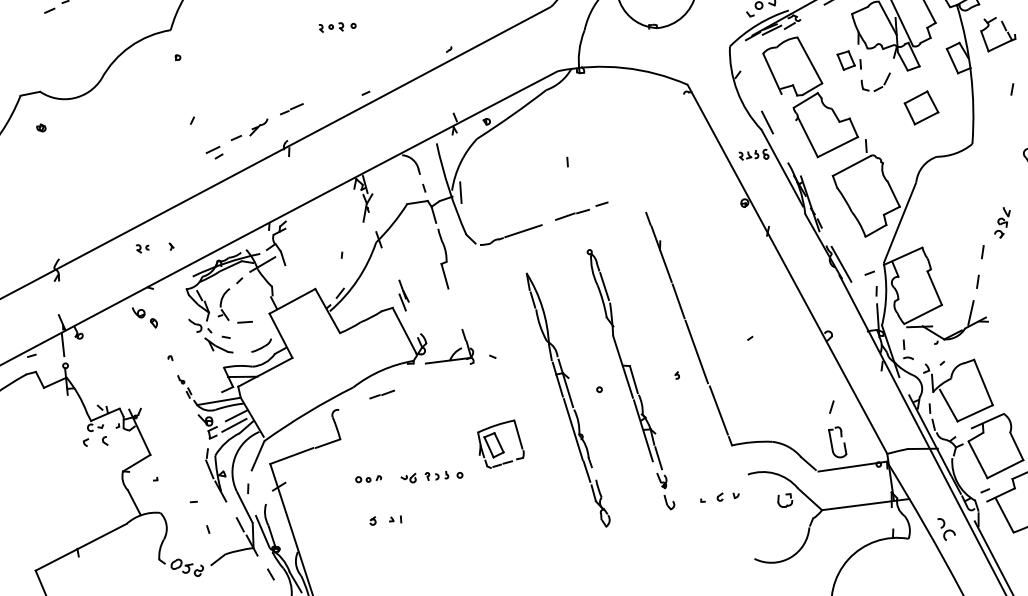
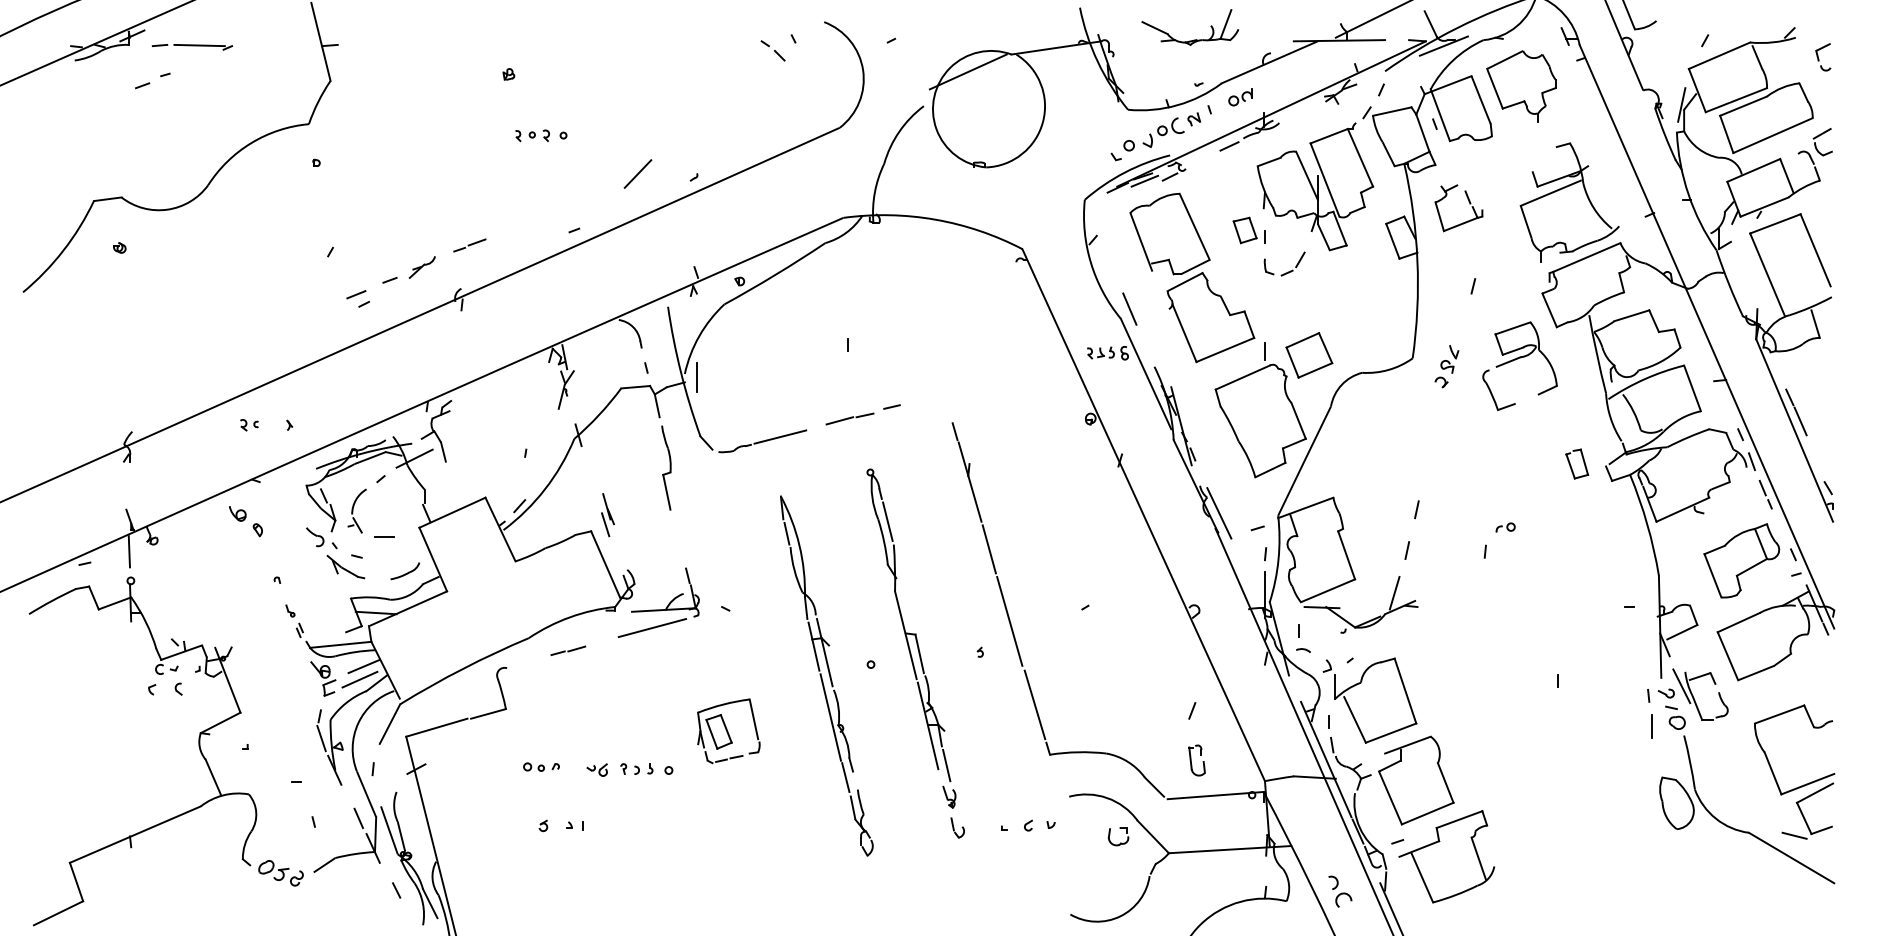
line: (408, 49) -> (637, 173), added
part: (921, 107) -> (1309, 355), moved
part: (1002, 222) -> (1446, 366), moved
line: (441, 374) -> (652, 628), added
part: (837, 442) -> (1196, 760), size x0.71

